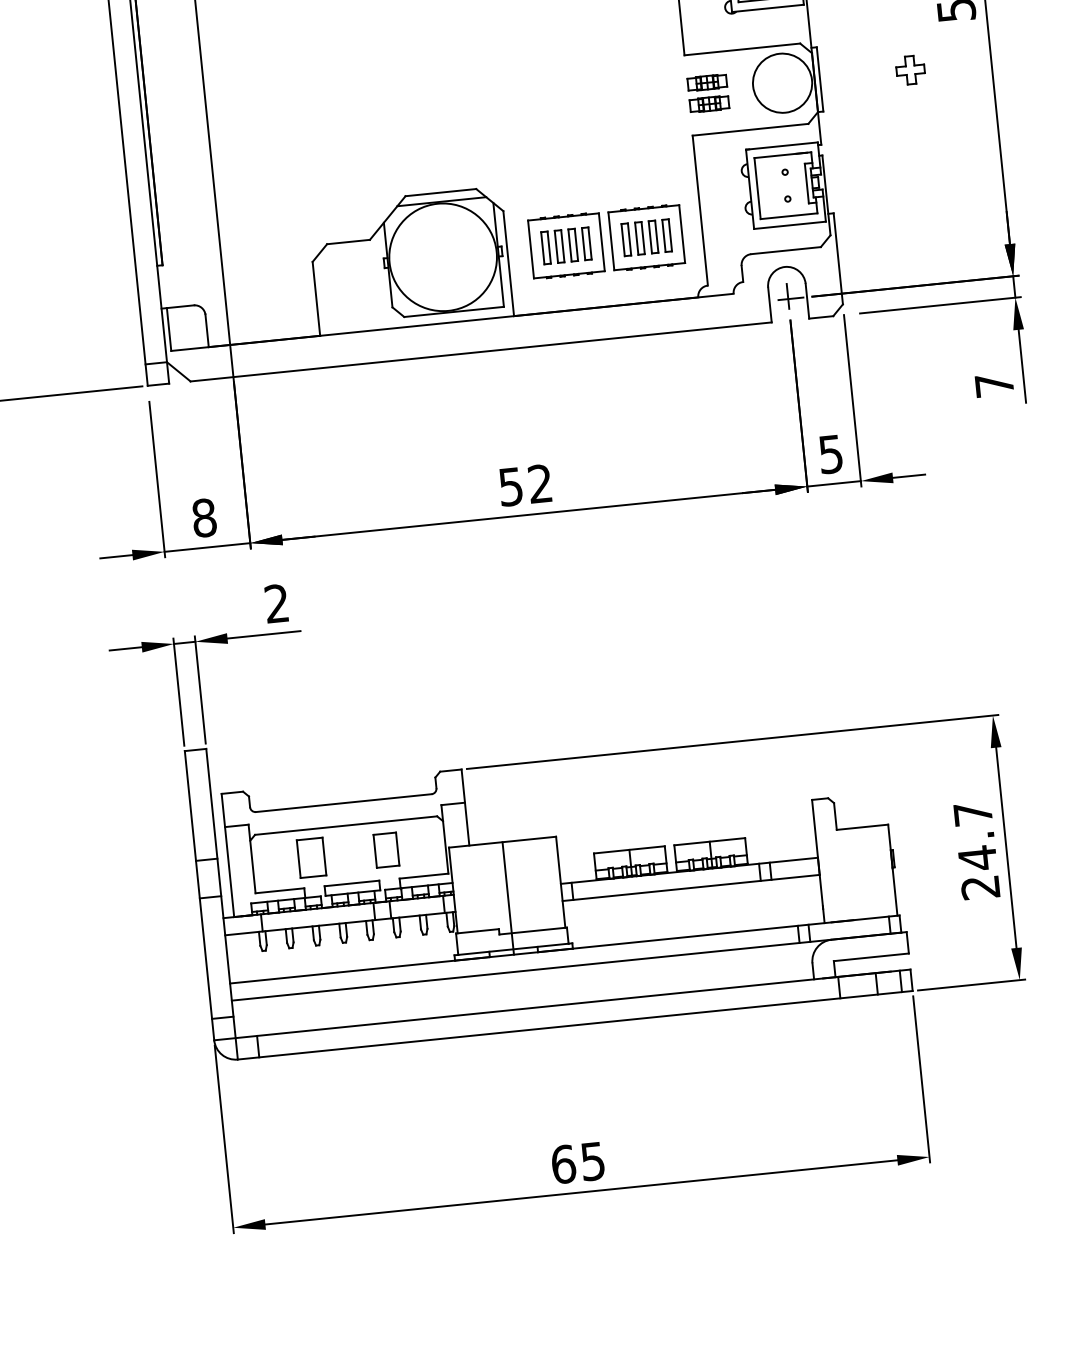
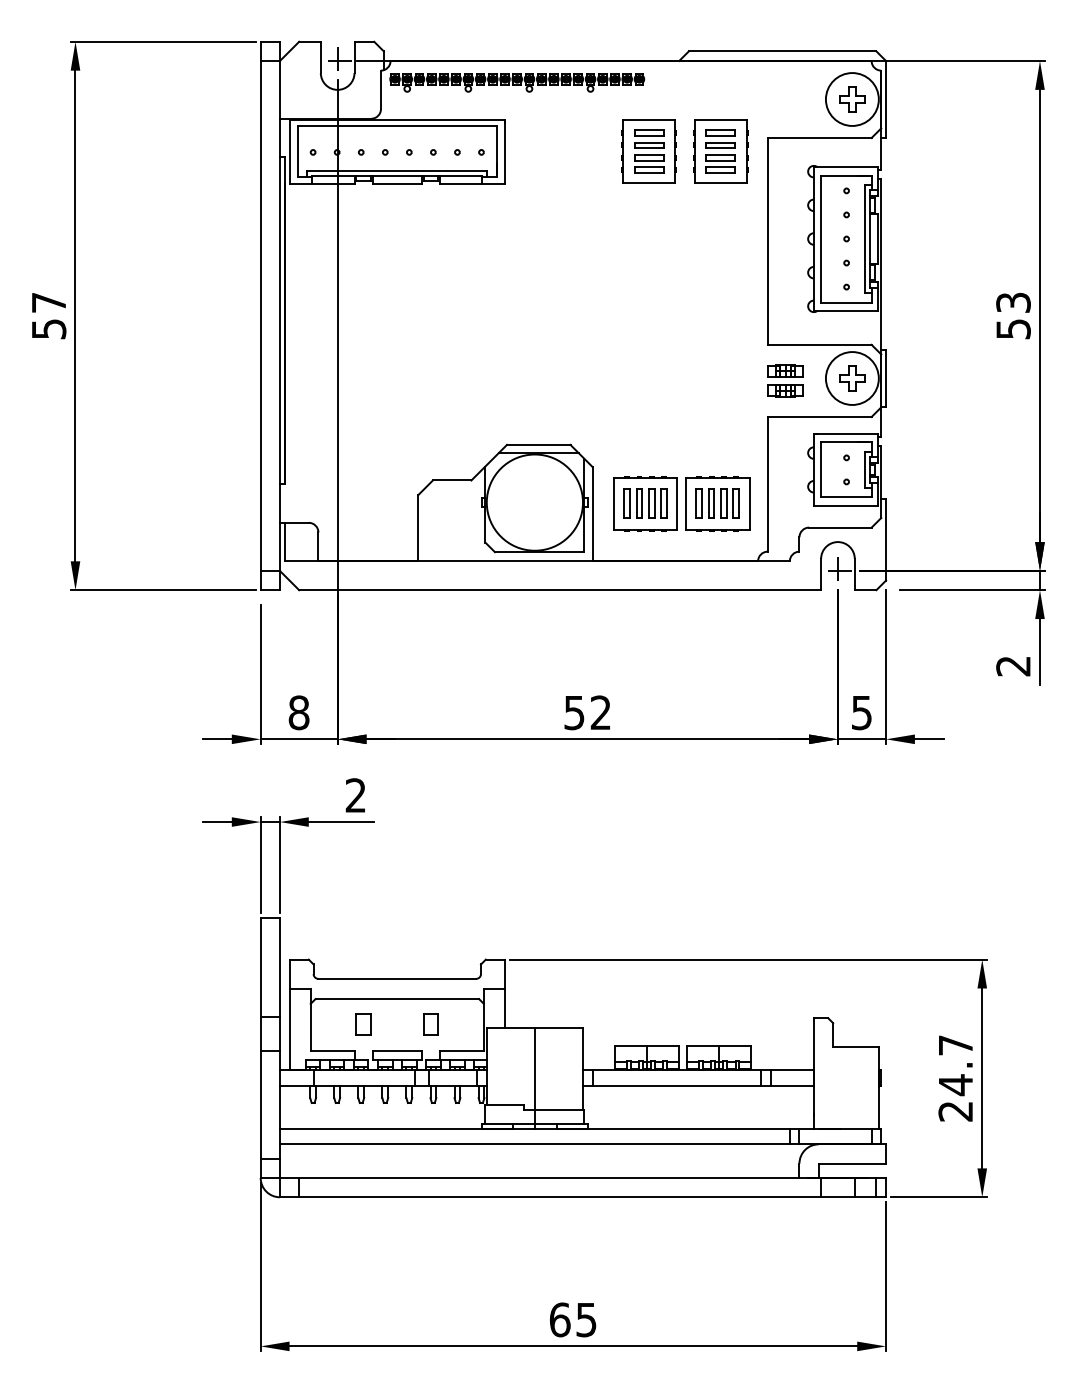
part: (910, 70) -> (852, 378), moved
text: (994, 385) -> (1013, 666), 7 -> 2
part: (385, 850) -> (430, 1024), size x0.71
part: (311, 857) -> (363, 1024), size x0.62

